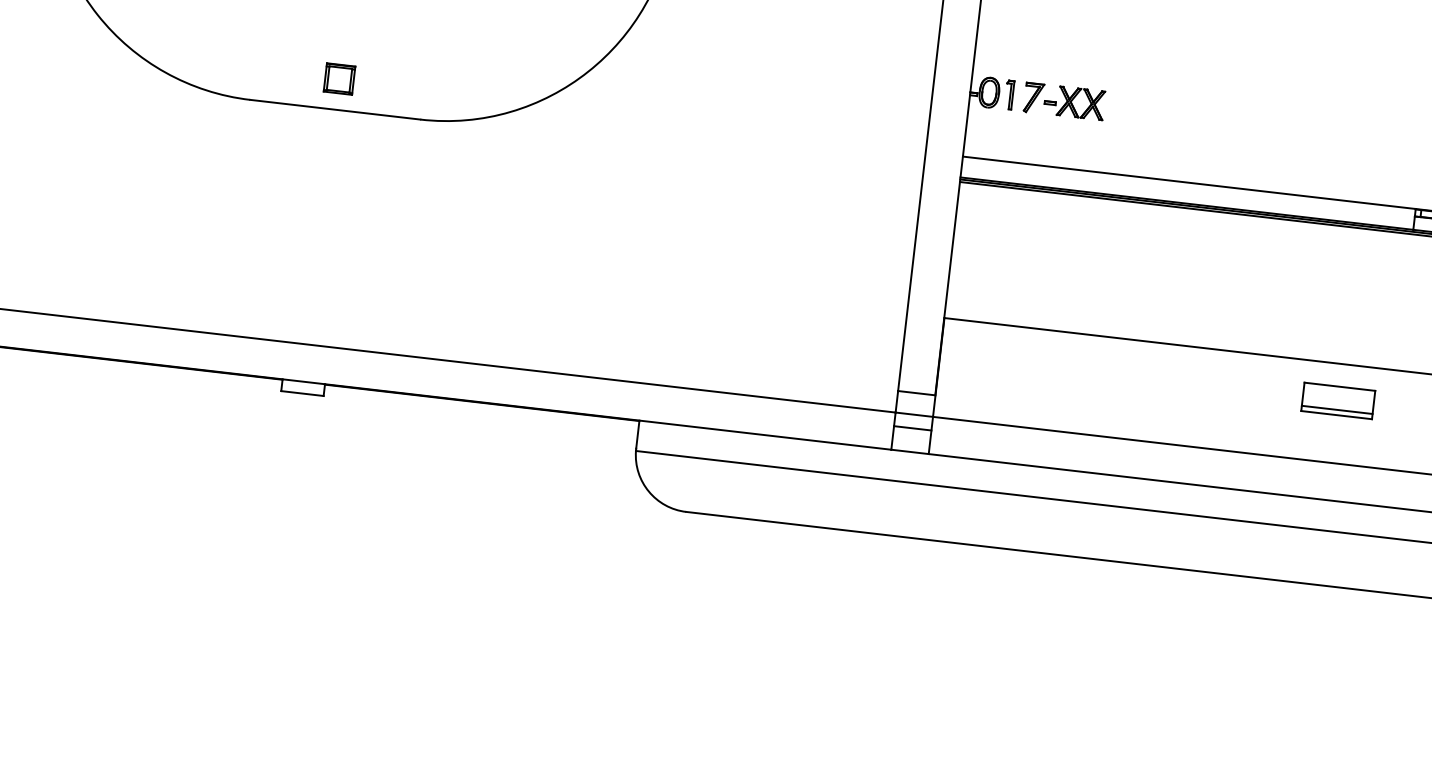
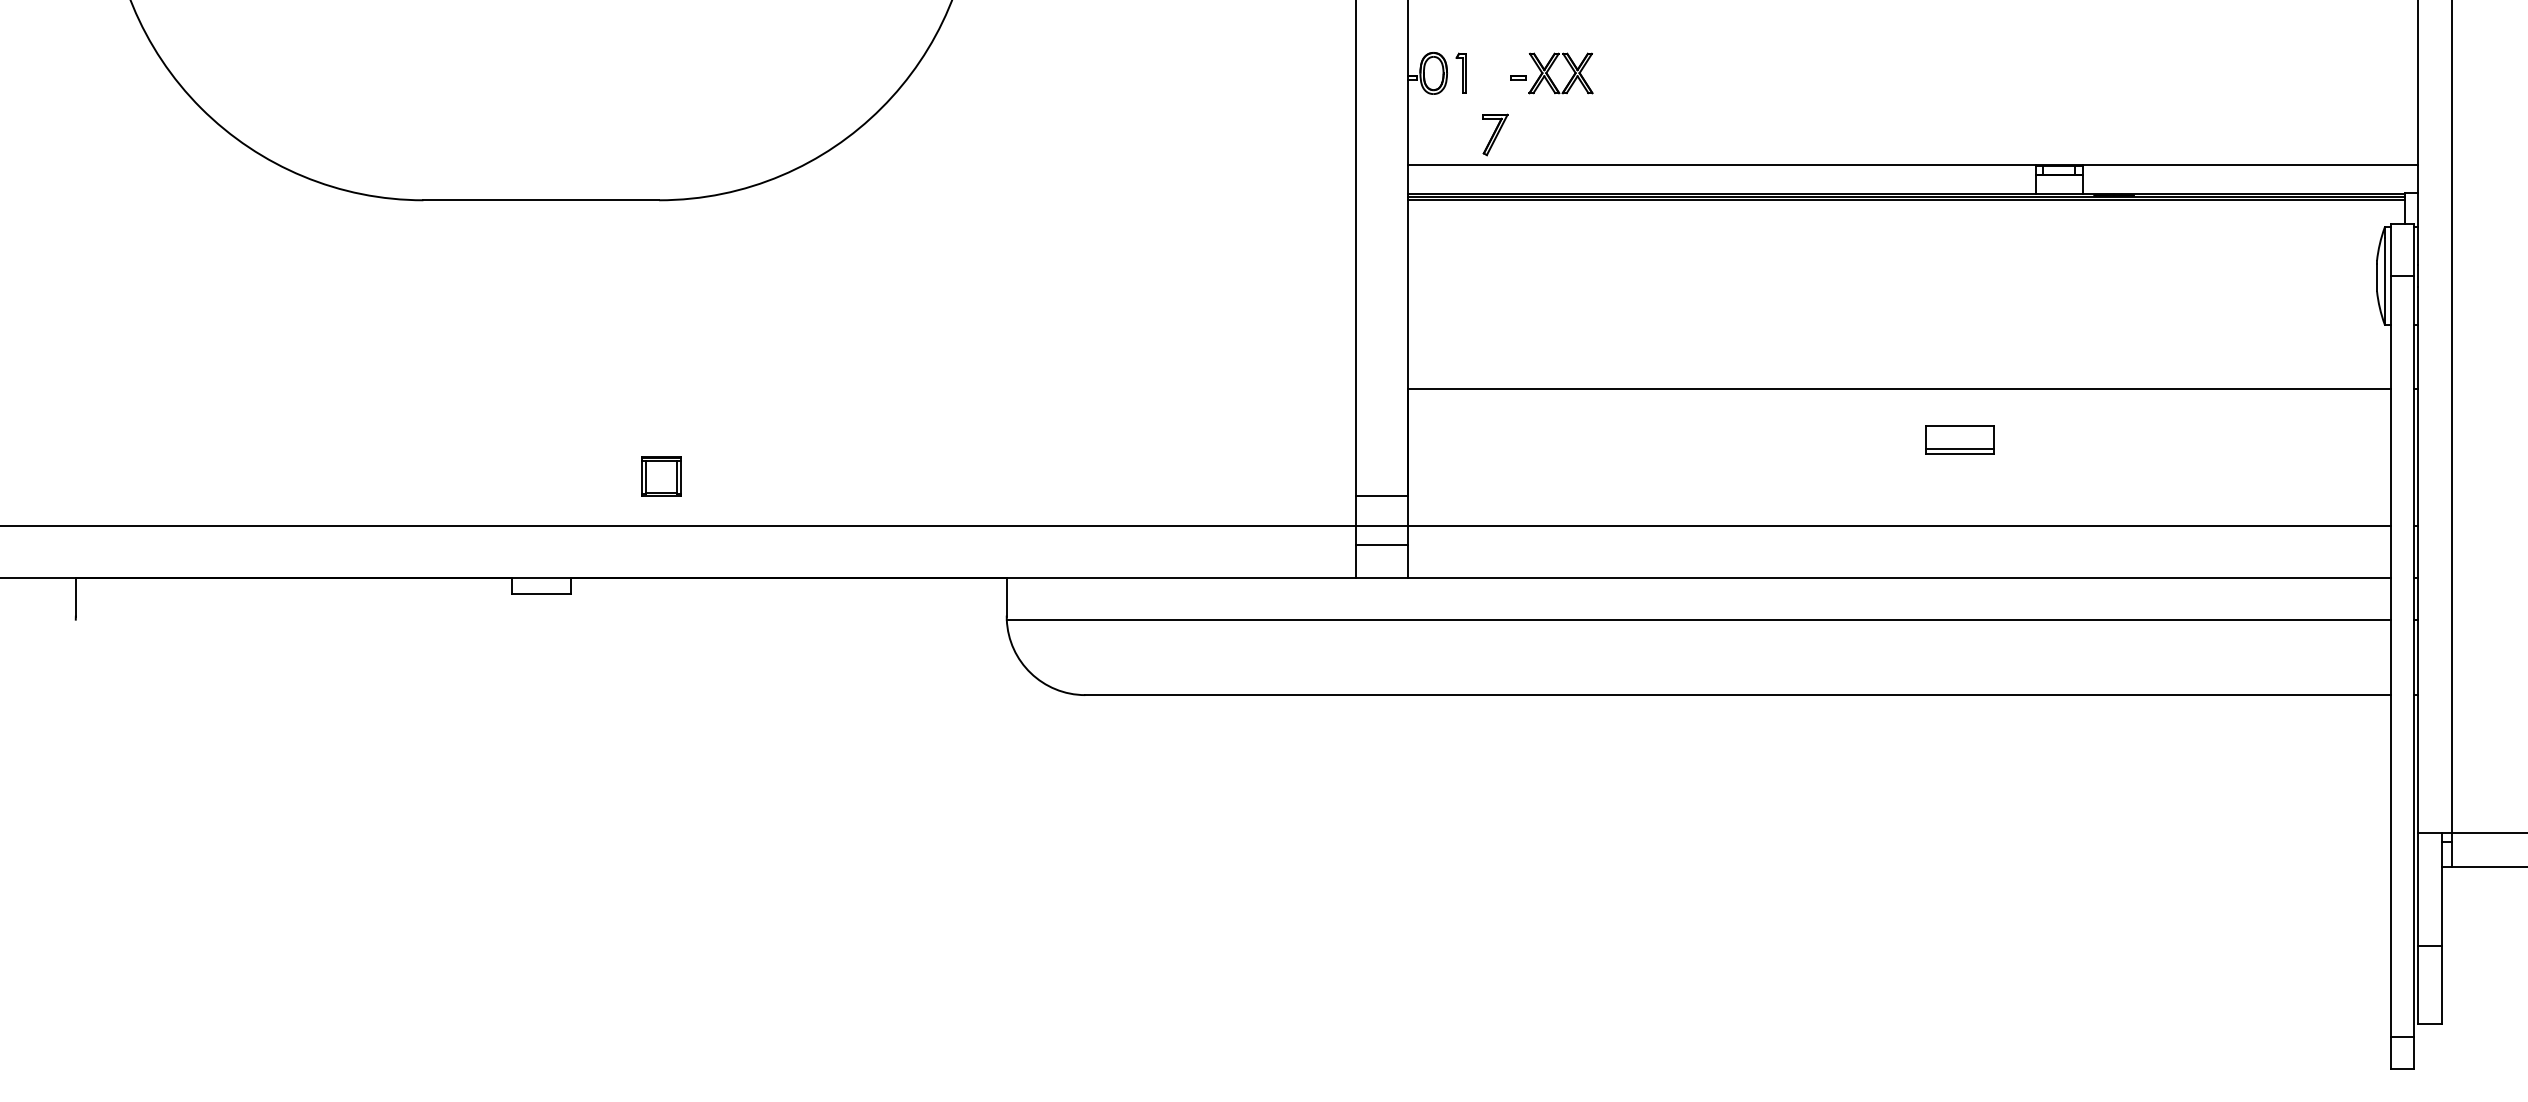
part: (339, 78) -> (661, 476), moved
part: (1033, 97) -> (1495, 134), moved
part: (1337, 400) -> (1959, 439), size x0.7

